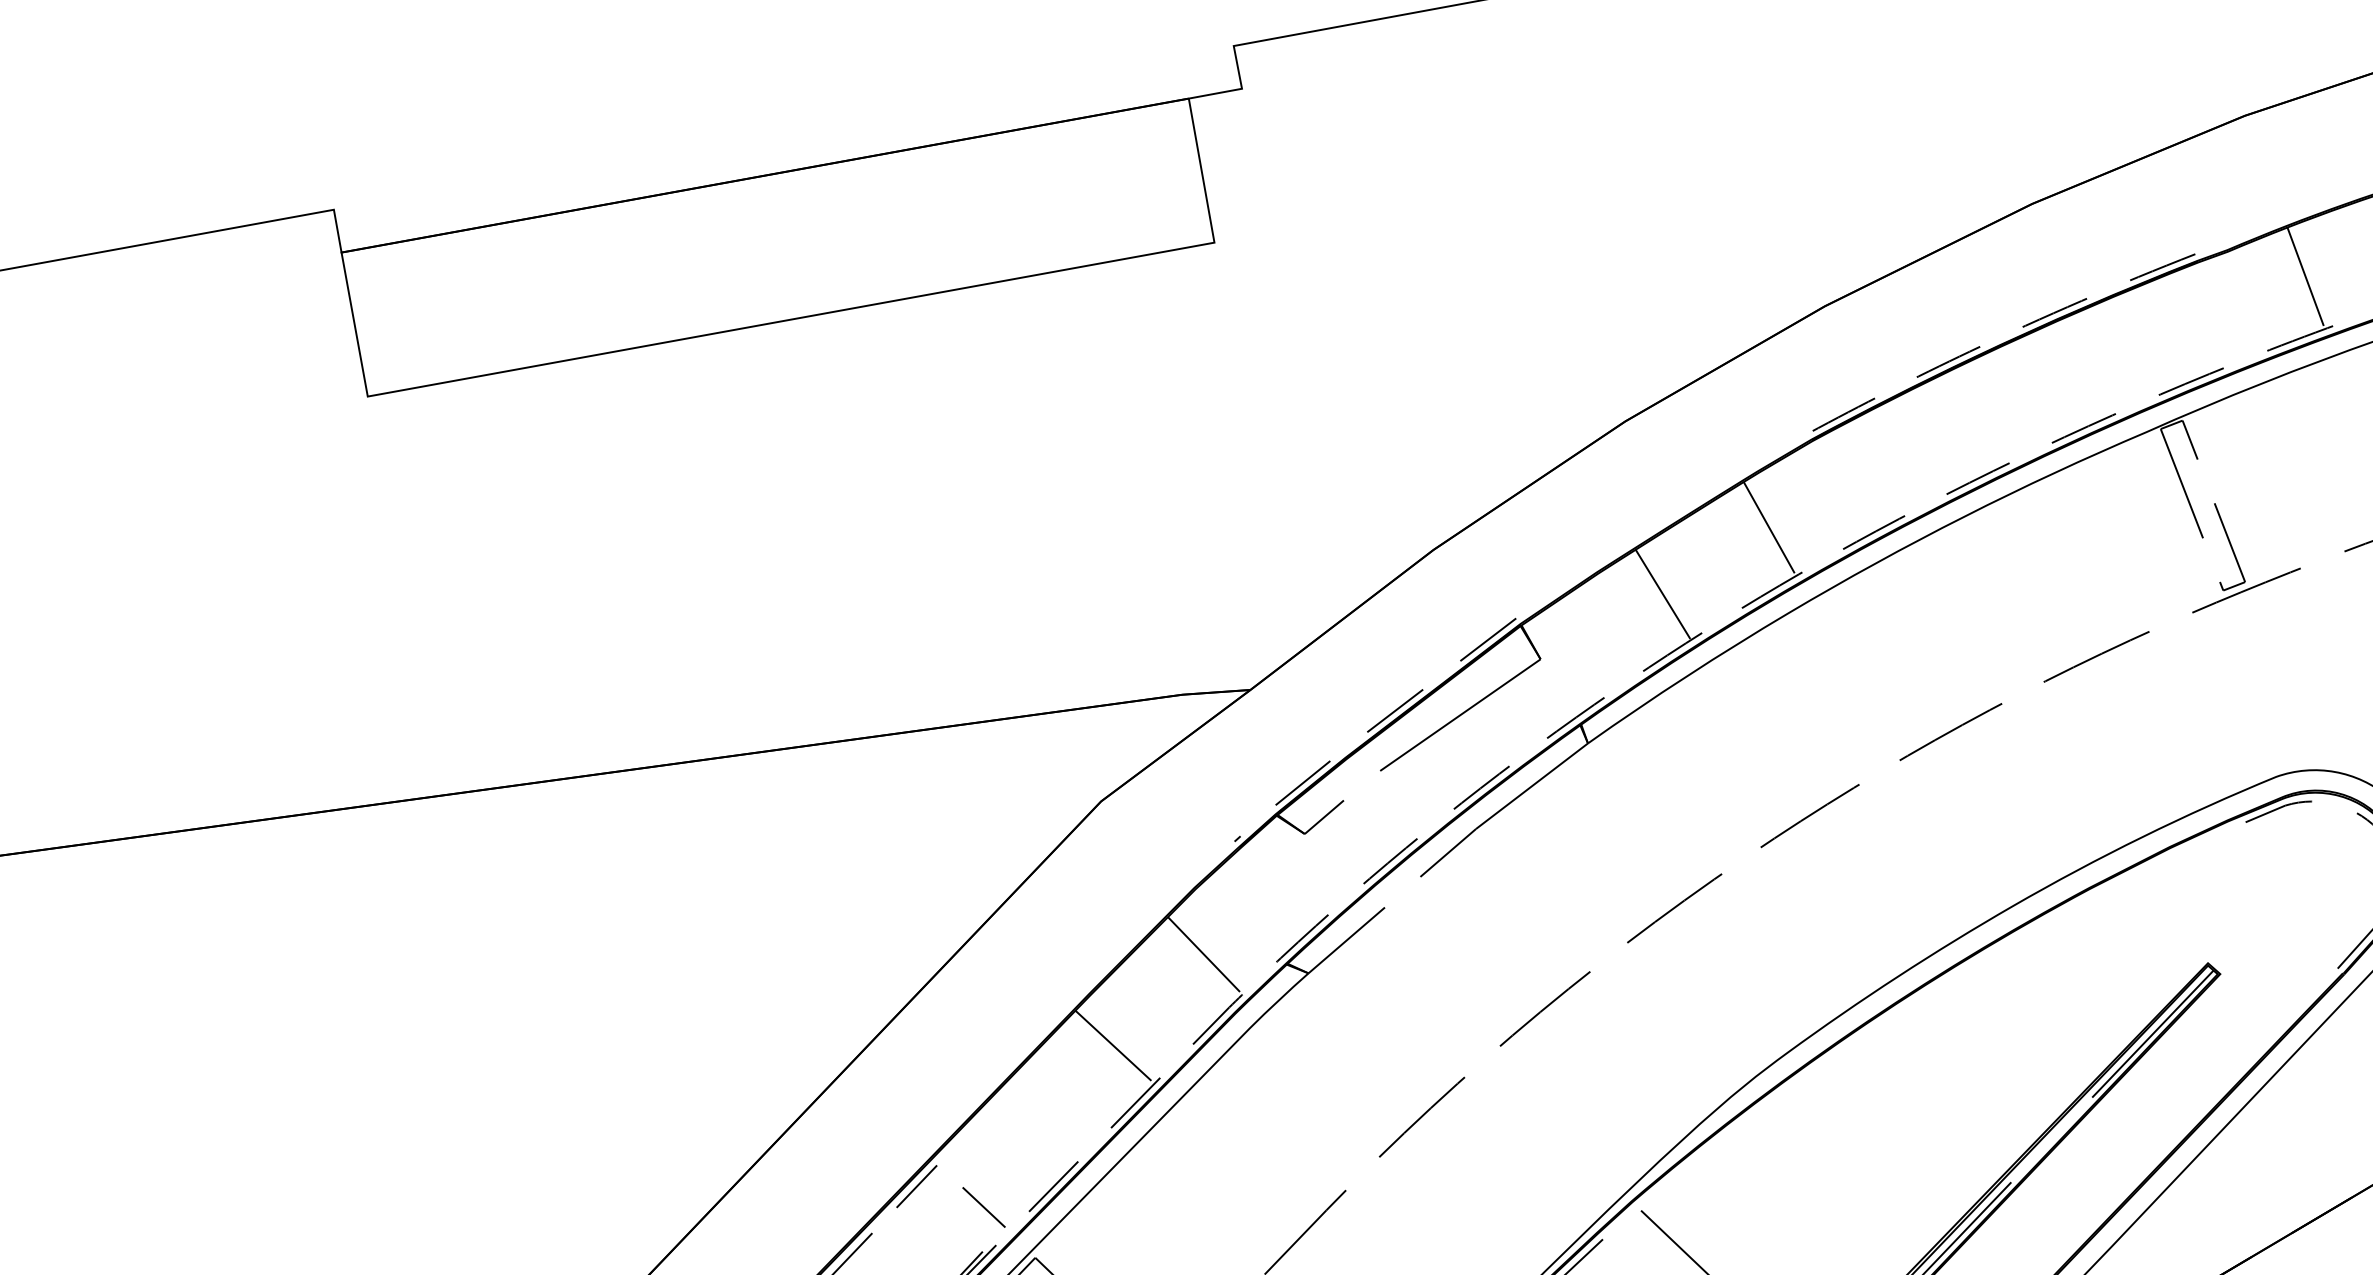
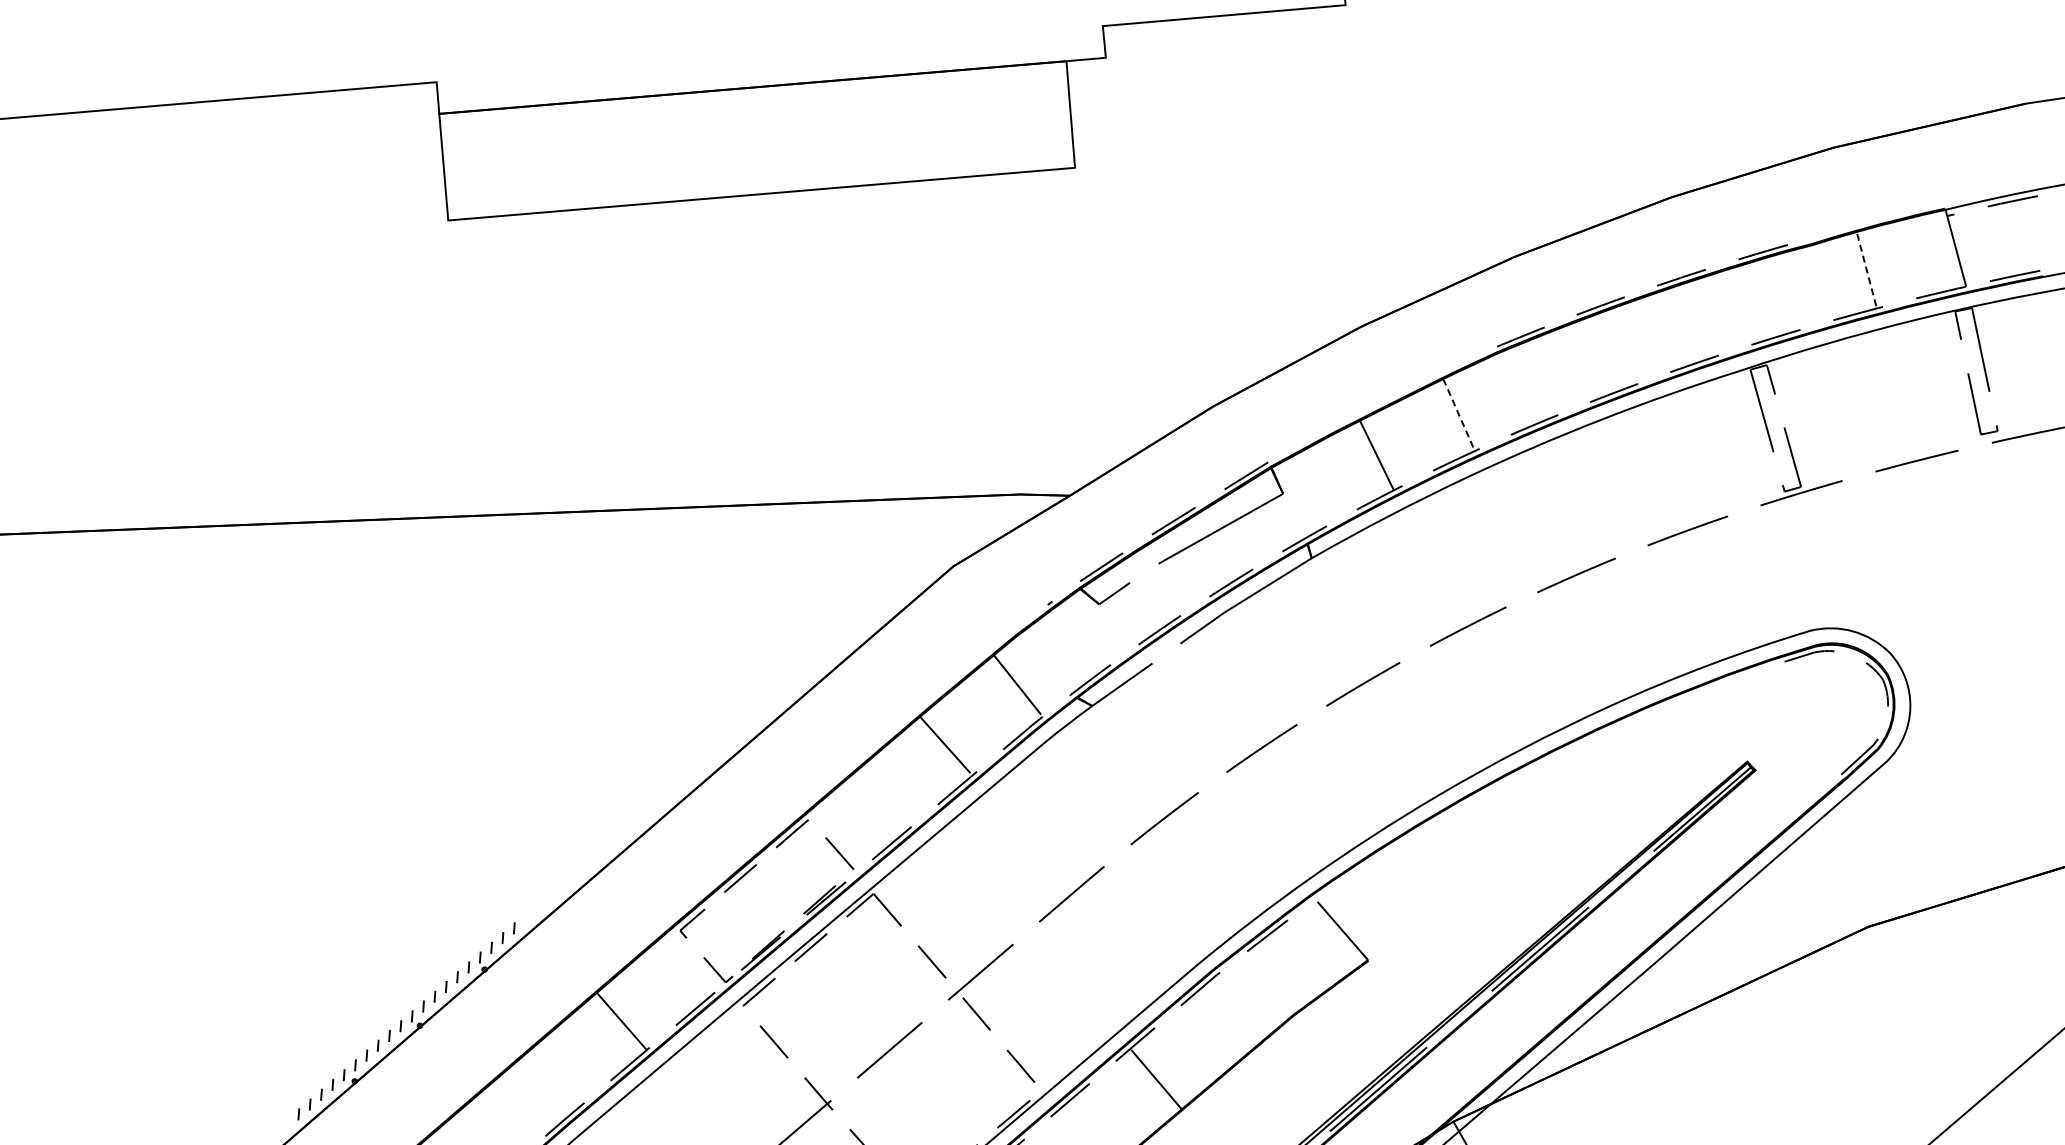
line: (2305, 275) -> (1866, 268), solid -> dashed
line: (1769, 528) -> (1458, 414), solid -> dashed

